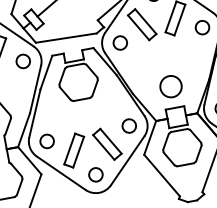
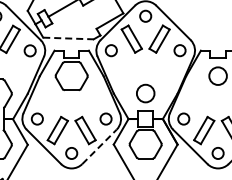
line: (66, 38) -> (68, 38), solid -> dashed
line: (127, 160) -> (99, 146), solid -> dashed

